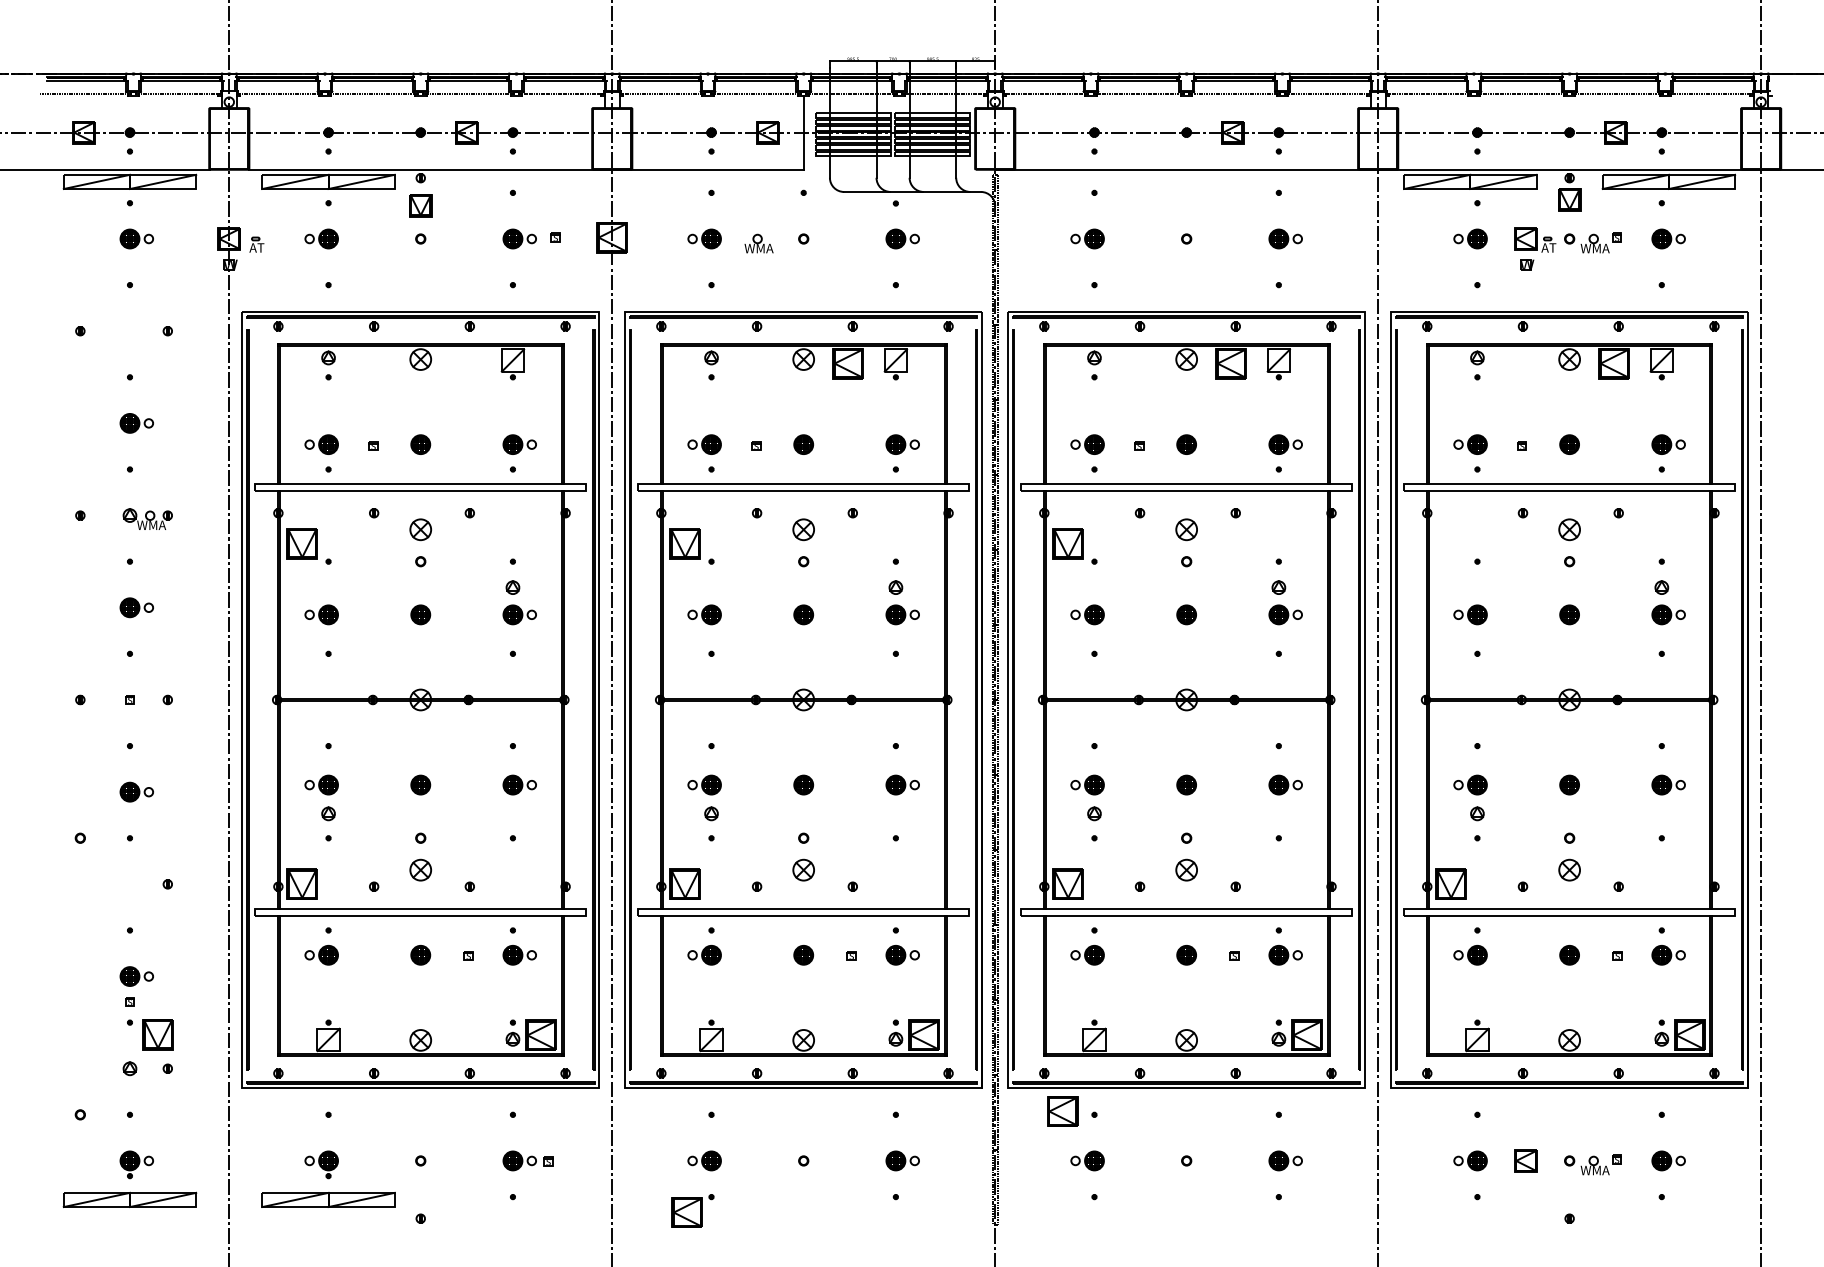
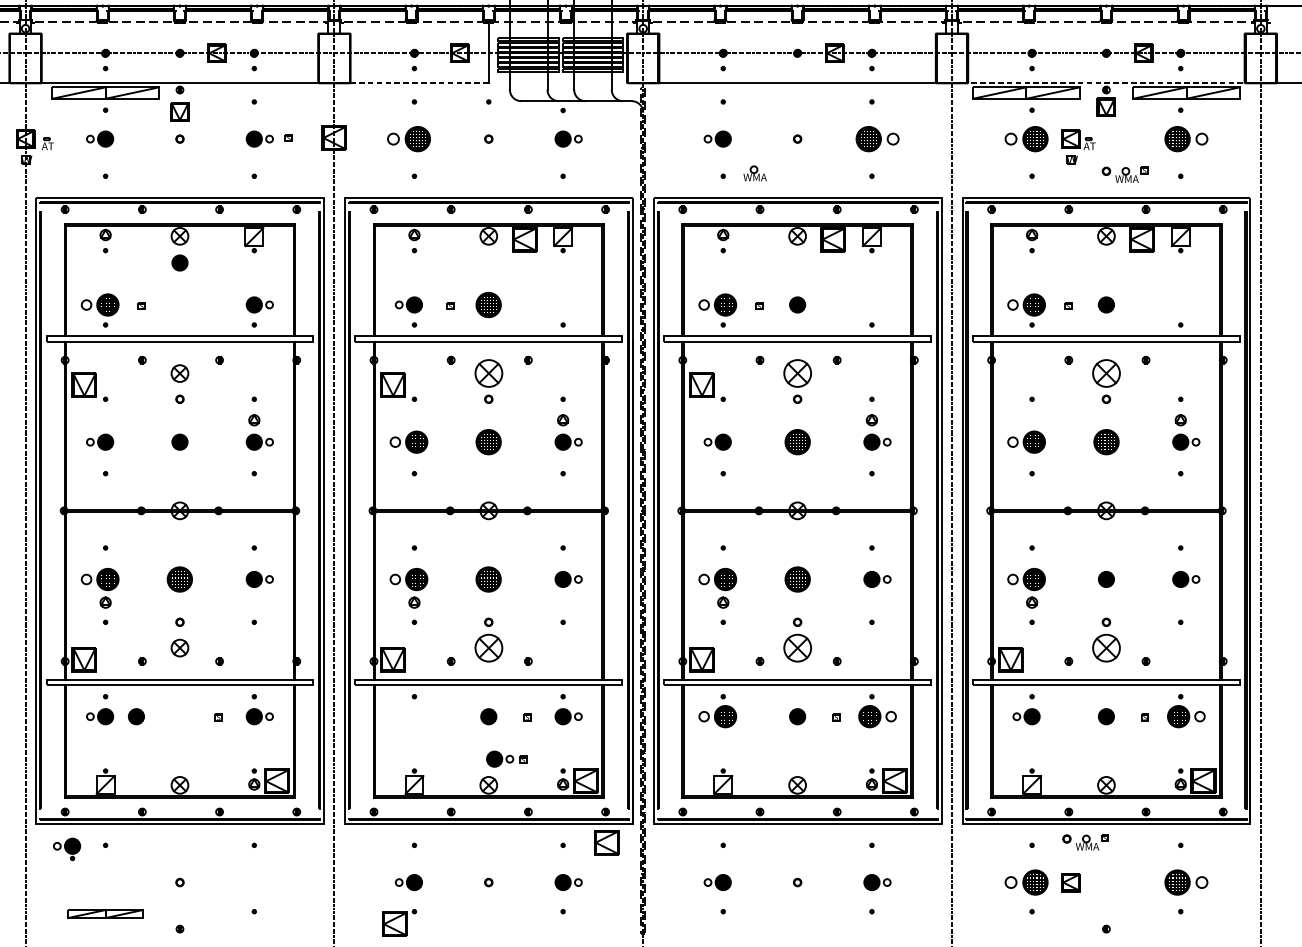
line: (707, 169) -> (411, 83), solid -> dashed
line: (1569, 169) -> (1106, 83), solid -> dashed
part: (704, 238) -> (408, 138), size x1.6
part: (1285, 238) -> (877, 138), size x1.6
part: (1470, 238) -> (1026, 138), size x1.6
part: (1668, 238) -> (1186, 138), size x1.6
part: (1592, 242) -> (1124, 174), moved
part: (758, 243) -> (754, 173), moved
part: (321, 444) -> (99, 304), size x1.4
part: (420, 444) -> (179, 262), moved
part: (803, 444) -> (488, 304), size x1.6
part: (902, 444) -> (568, 304), removed
part: (1087, 444) -> (717, 304), size x1.4
part: (1285, 444) -> (877, 304), removed
part: (1470, 444) -> (1026, 304), size x1.4
part: (1668, 444) -> (1186, 304), removed
part: (803, 529) -> (488, 373), size x1.6
part: (1186, 529) -> (797, 373), size x1.6
part: (1569, 529) -> (1106, 373), size x1.6
part: (704, 614) -> (408, 441), size x1.4
part: (803, 614) -> (488, 441), size x1.6
part: (1186, 614) -> (797, 441), size x1.6
part: (1470, 614) -> (1026, 441), size x1.4
part: (1569, 614) -> (1106, 441), size x1.6
part: (321, 784) -> (99, 579), size x1.4
part: (420, 784) -> (179, 579), size x1.6
part: (704, 784) -> (408, 579), size x1.4
part: (803, 784) -> (488, 579), size x1.6
part: (1087, 784) -> (717, 579), size x1.4
part: (1186, 784) -> (797, 579), size x1.6
part: (1470, 784) -> (1026, 579), size x1.4
part: (803, 869) -> (488, 647), size x1.6
part: (1186, 869) -> (797, 647), size x1.6
part: (1569, 869) -> (1106, 647), size x1.6
part: (420, 955) -> (136, 716), moved
part: (704, 955) -> (408, 716), removed
part: (1087, 955) -> (717, 716), size x1.4
part: (1285, 955) -> (877, 716), size x1.4
part: (1668, 955) -> (1186, 716), size x1.4
part: (1062, 1111) -> (606, 842), moved
part: (527, 1160) -> (506, 758), moved
part: (1470, 1160) -> (1026, 882), size x1.6
part: (1668, 1160) -> (1186, 882), size x1.6
part: (321, 1164) -> (66, 849), moved
part: (1592, 1164) -> (1085, 841), moved
part: (328, 1199) -> (105, 913), size x0.7

